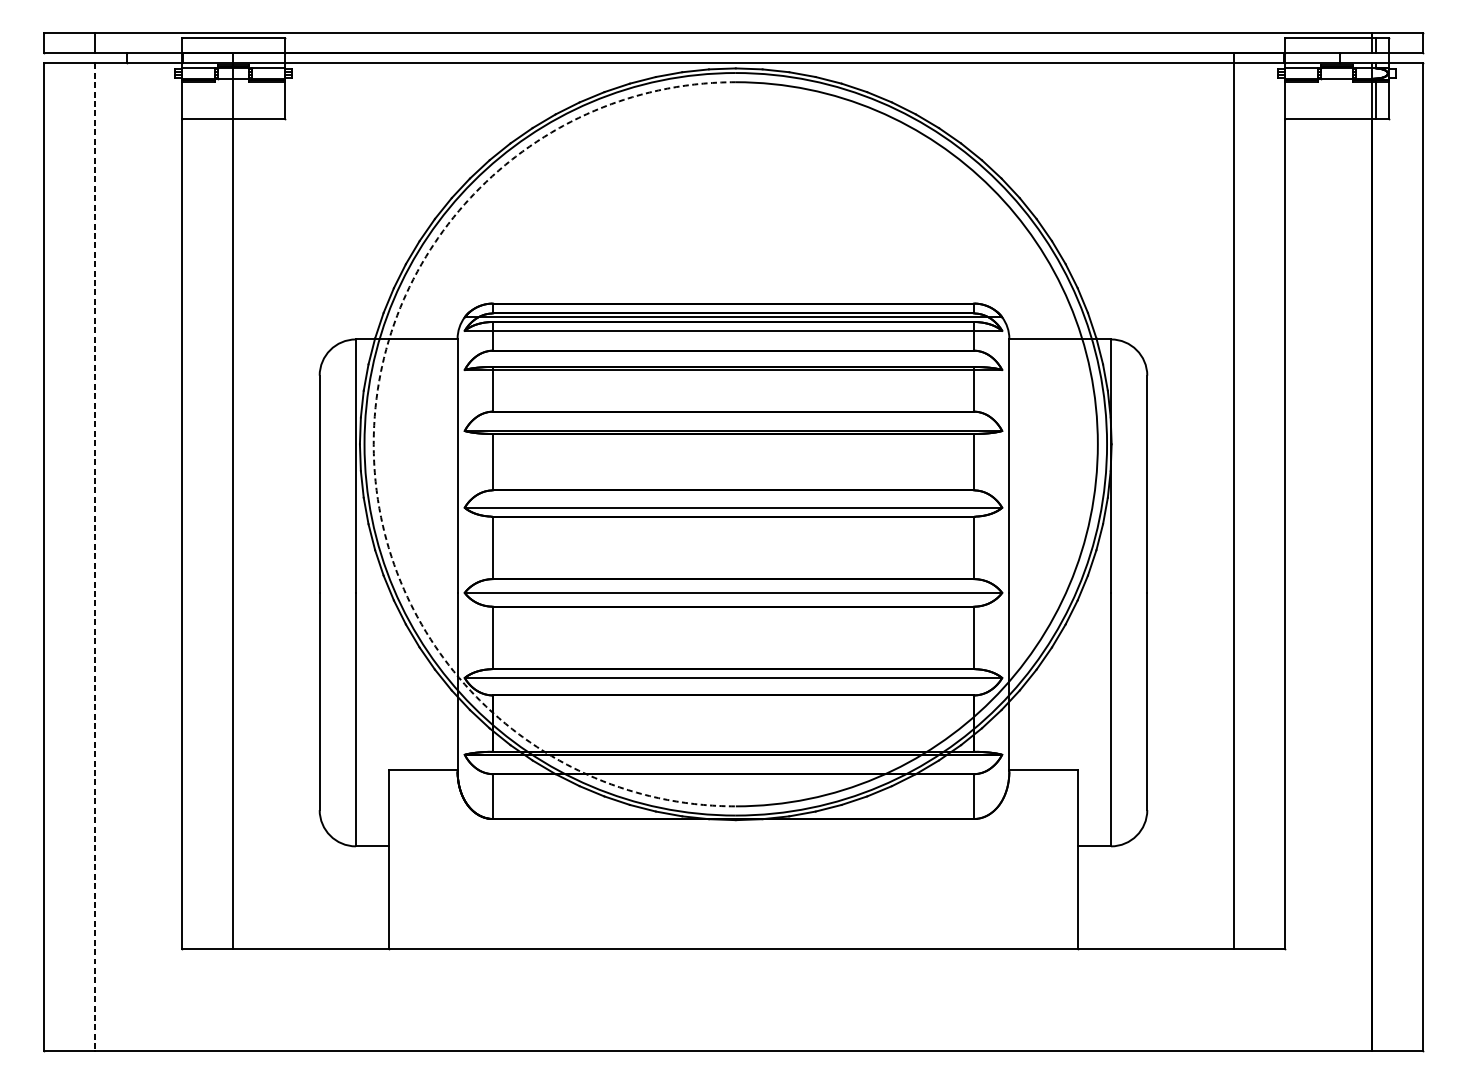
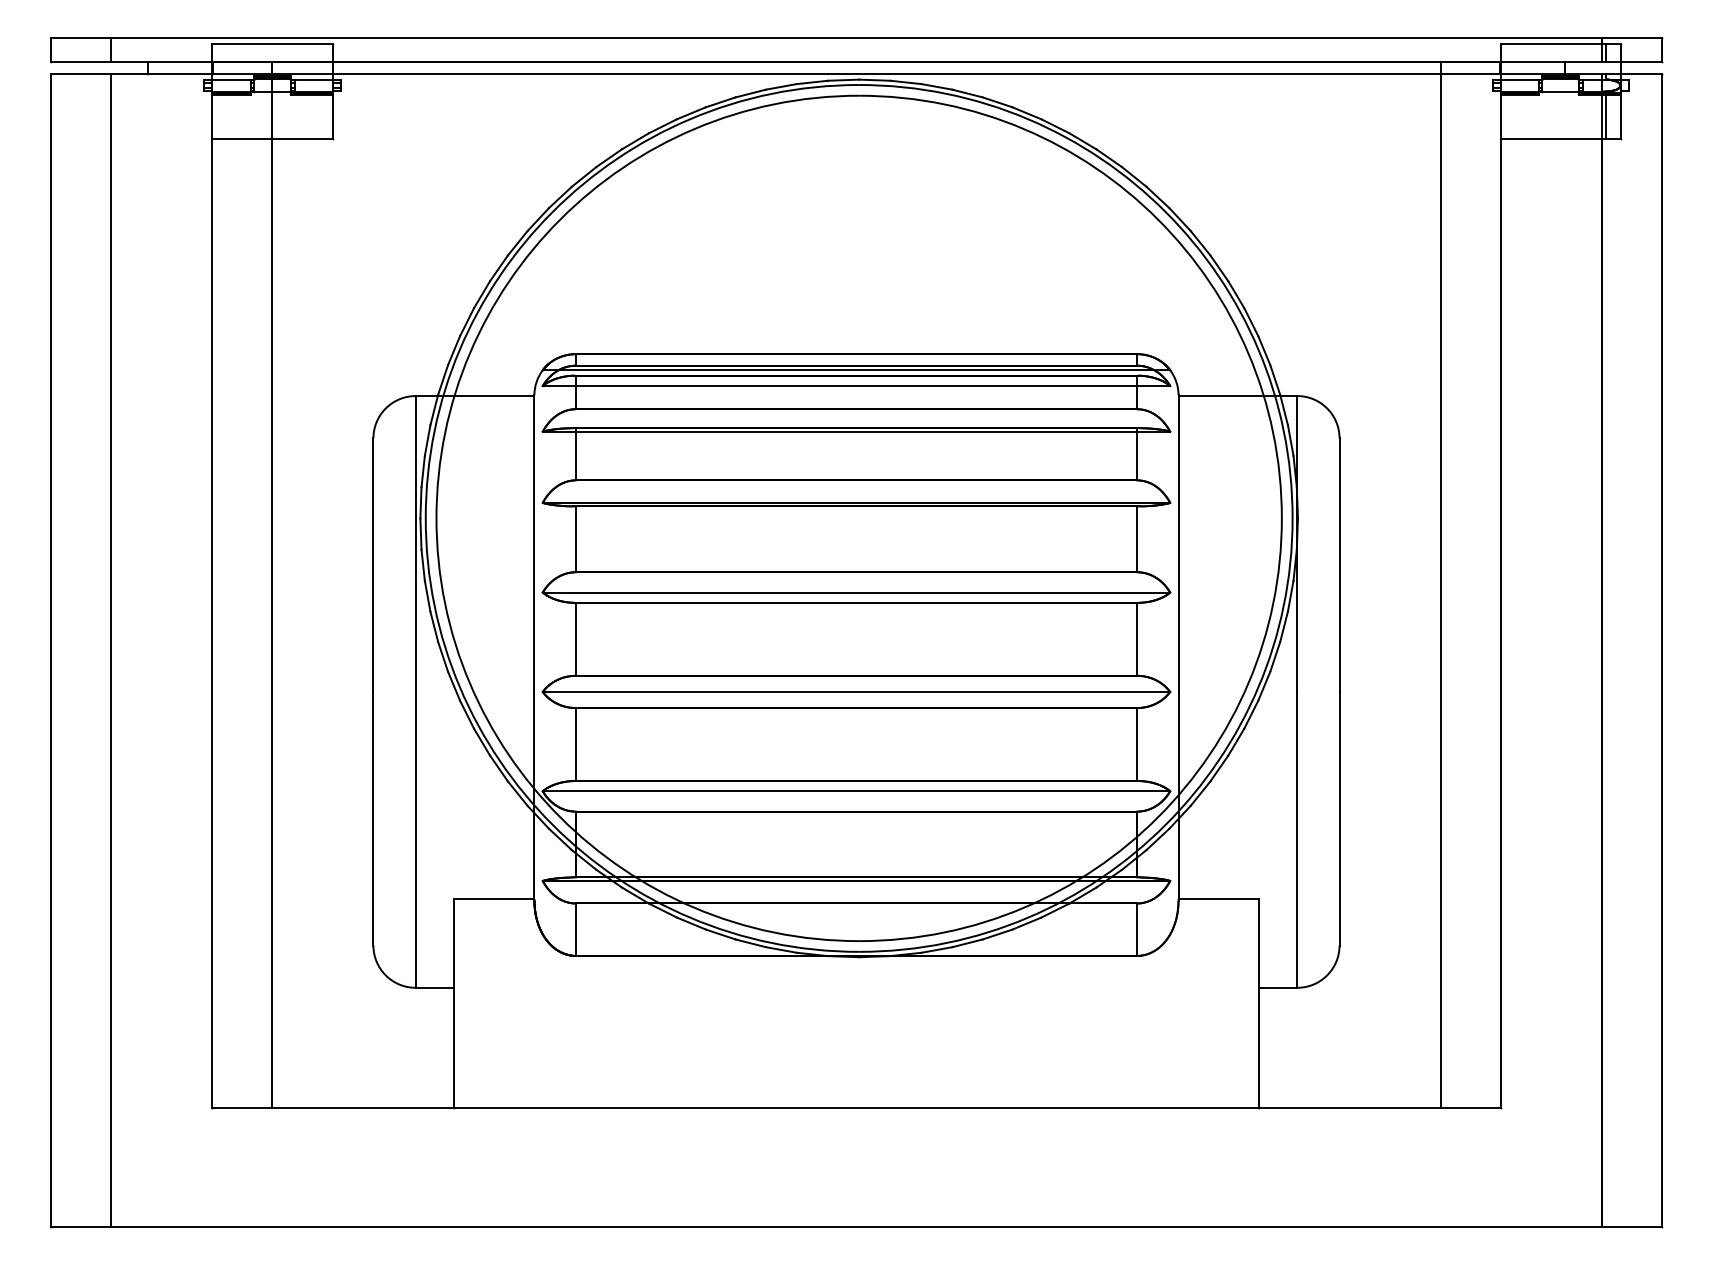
arc: (373, 444) -> (436, 518), dashed -> solid
line: (94, 557) -> (110, 650), dashed -> solid

